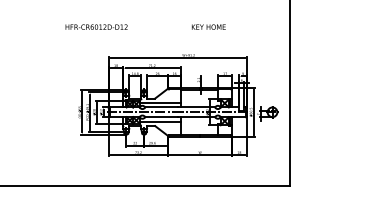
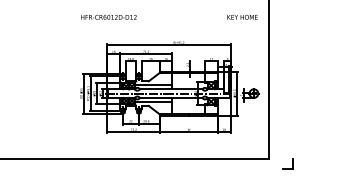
text: (96, 26) -> (108, 16), moved
text: (208, 26) -> (242, 16), moved
part: (310, 190) -> (287, 163), added

